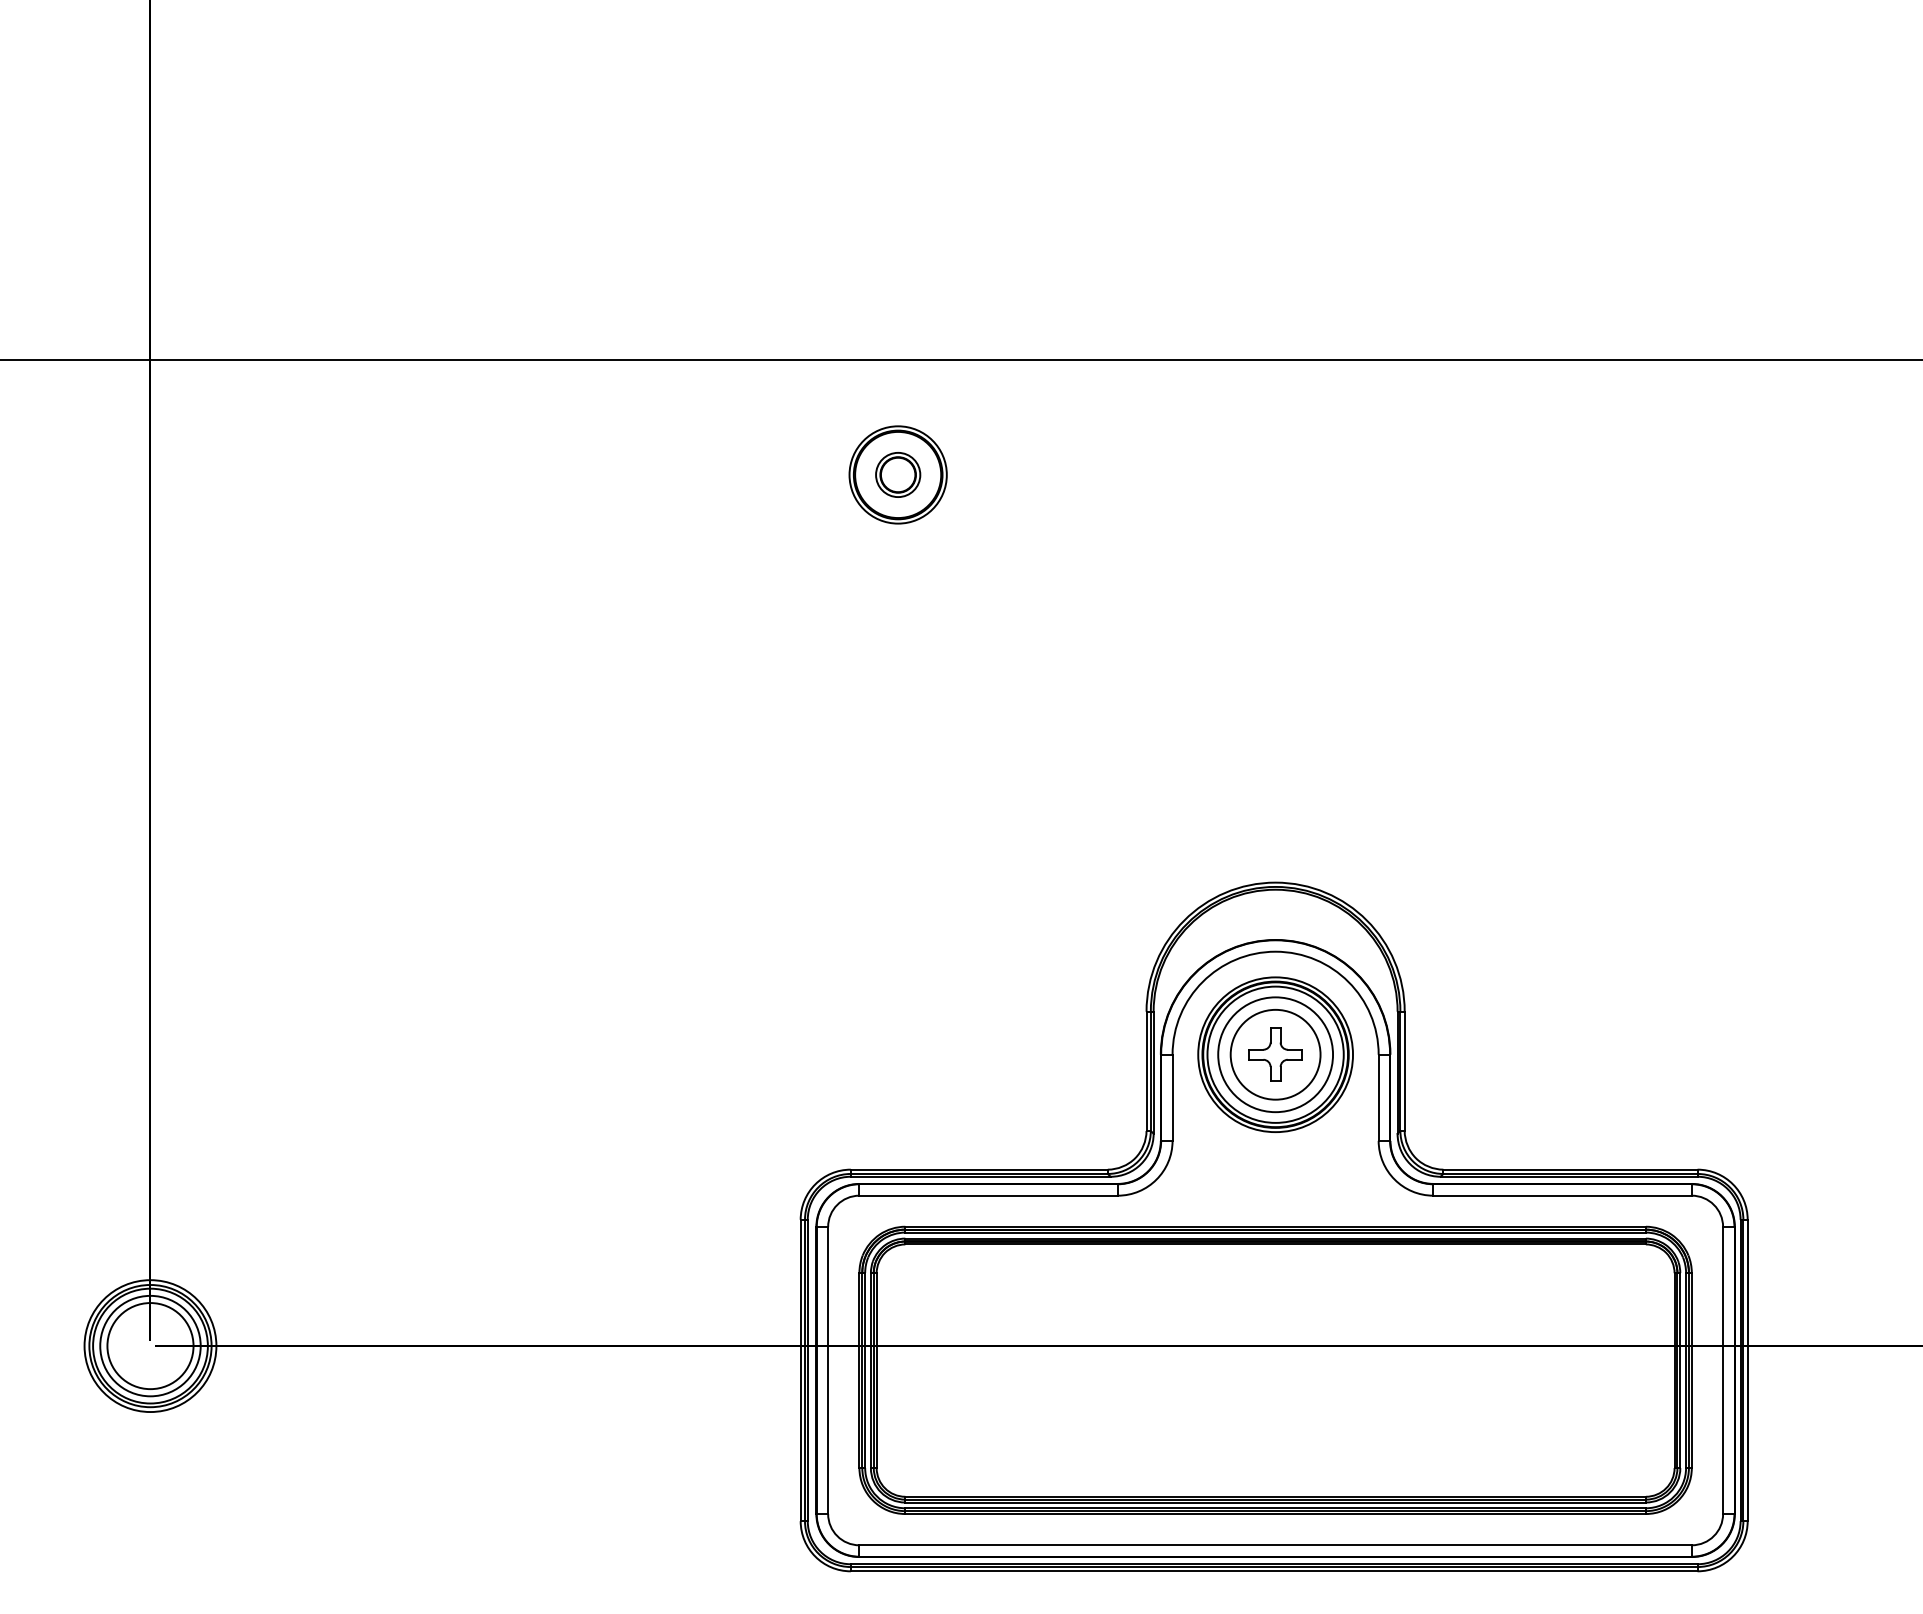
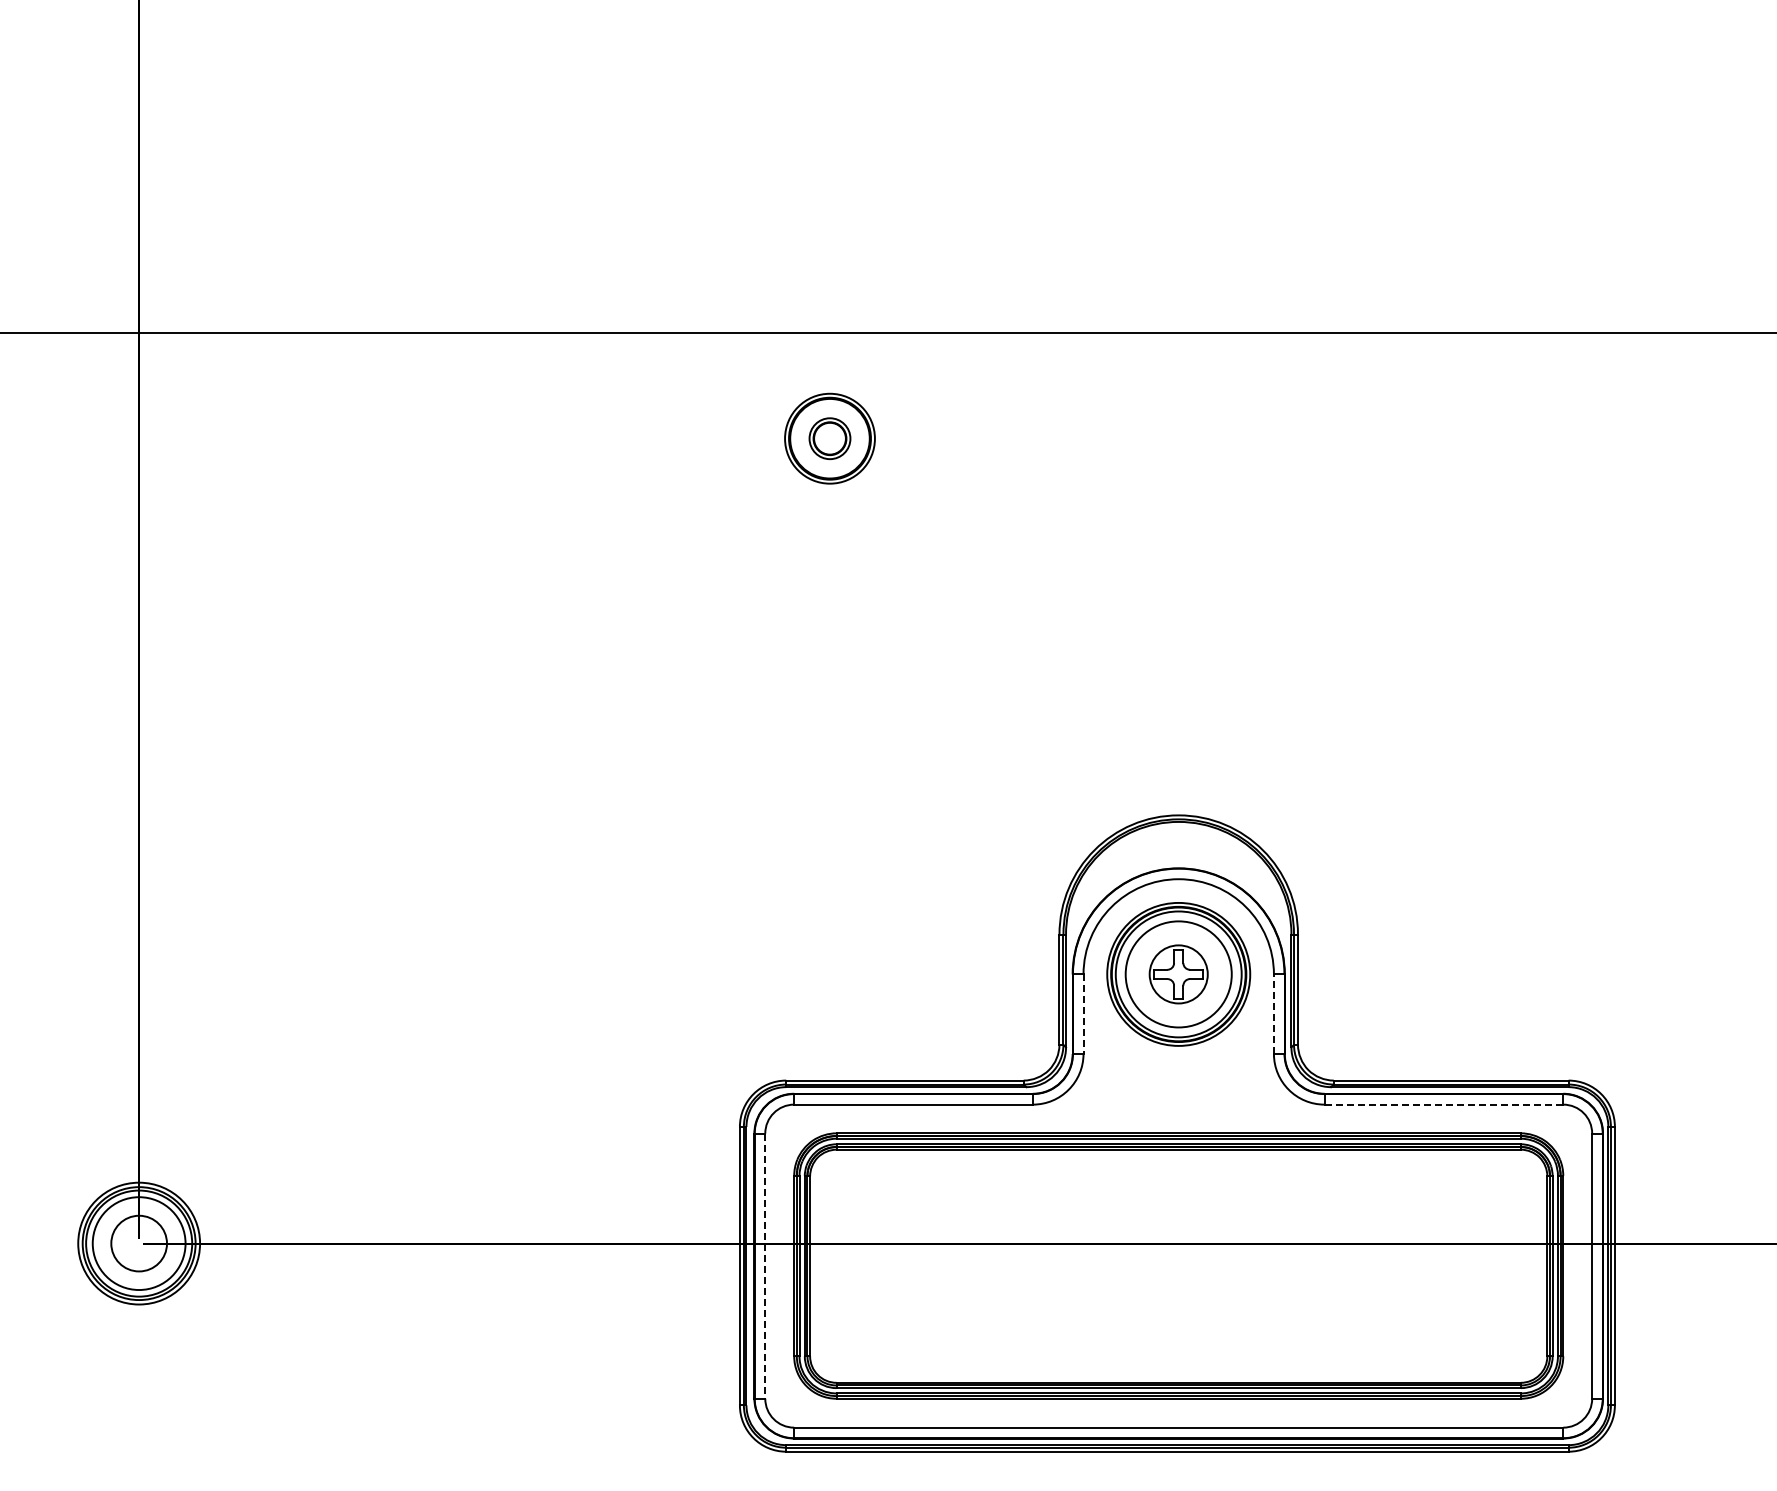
circle: (1275, 1053) -> (1178, 973), size x0.7
line: (1172, 1098) -> (1083, 1014), solid -> dashed
line: (1378, 1098) -> (1273, 1014), solid -> dashed
line: (1562, 1195) -> (1443, 1104), solid -> dashed
circle: (149, 1345) -> (138, 1243), size x0.7
line: (828, 1370) -> (765, 1266), solid -> dashed

